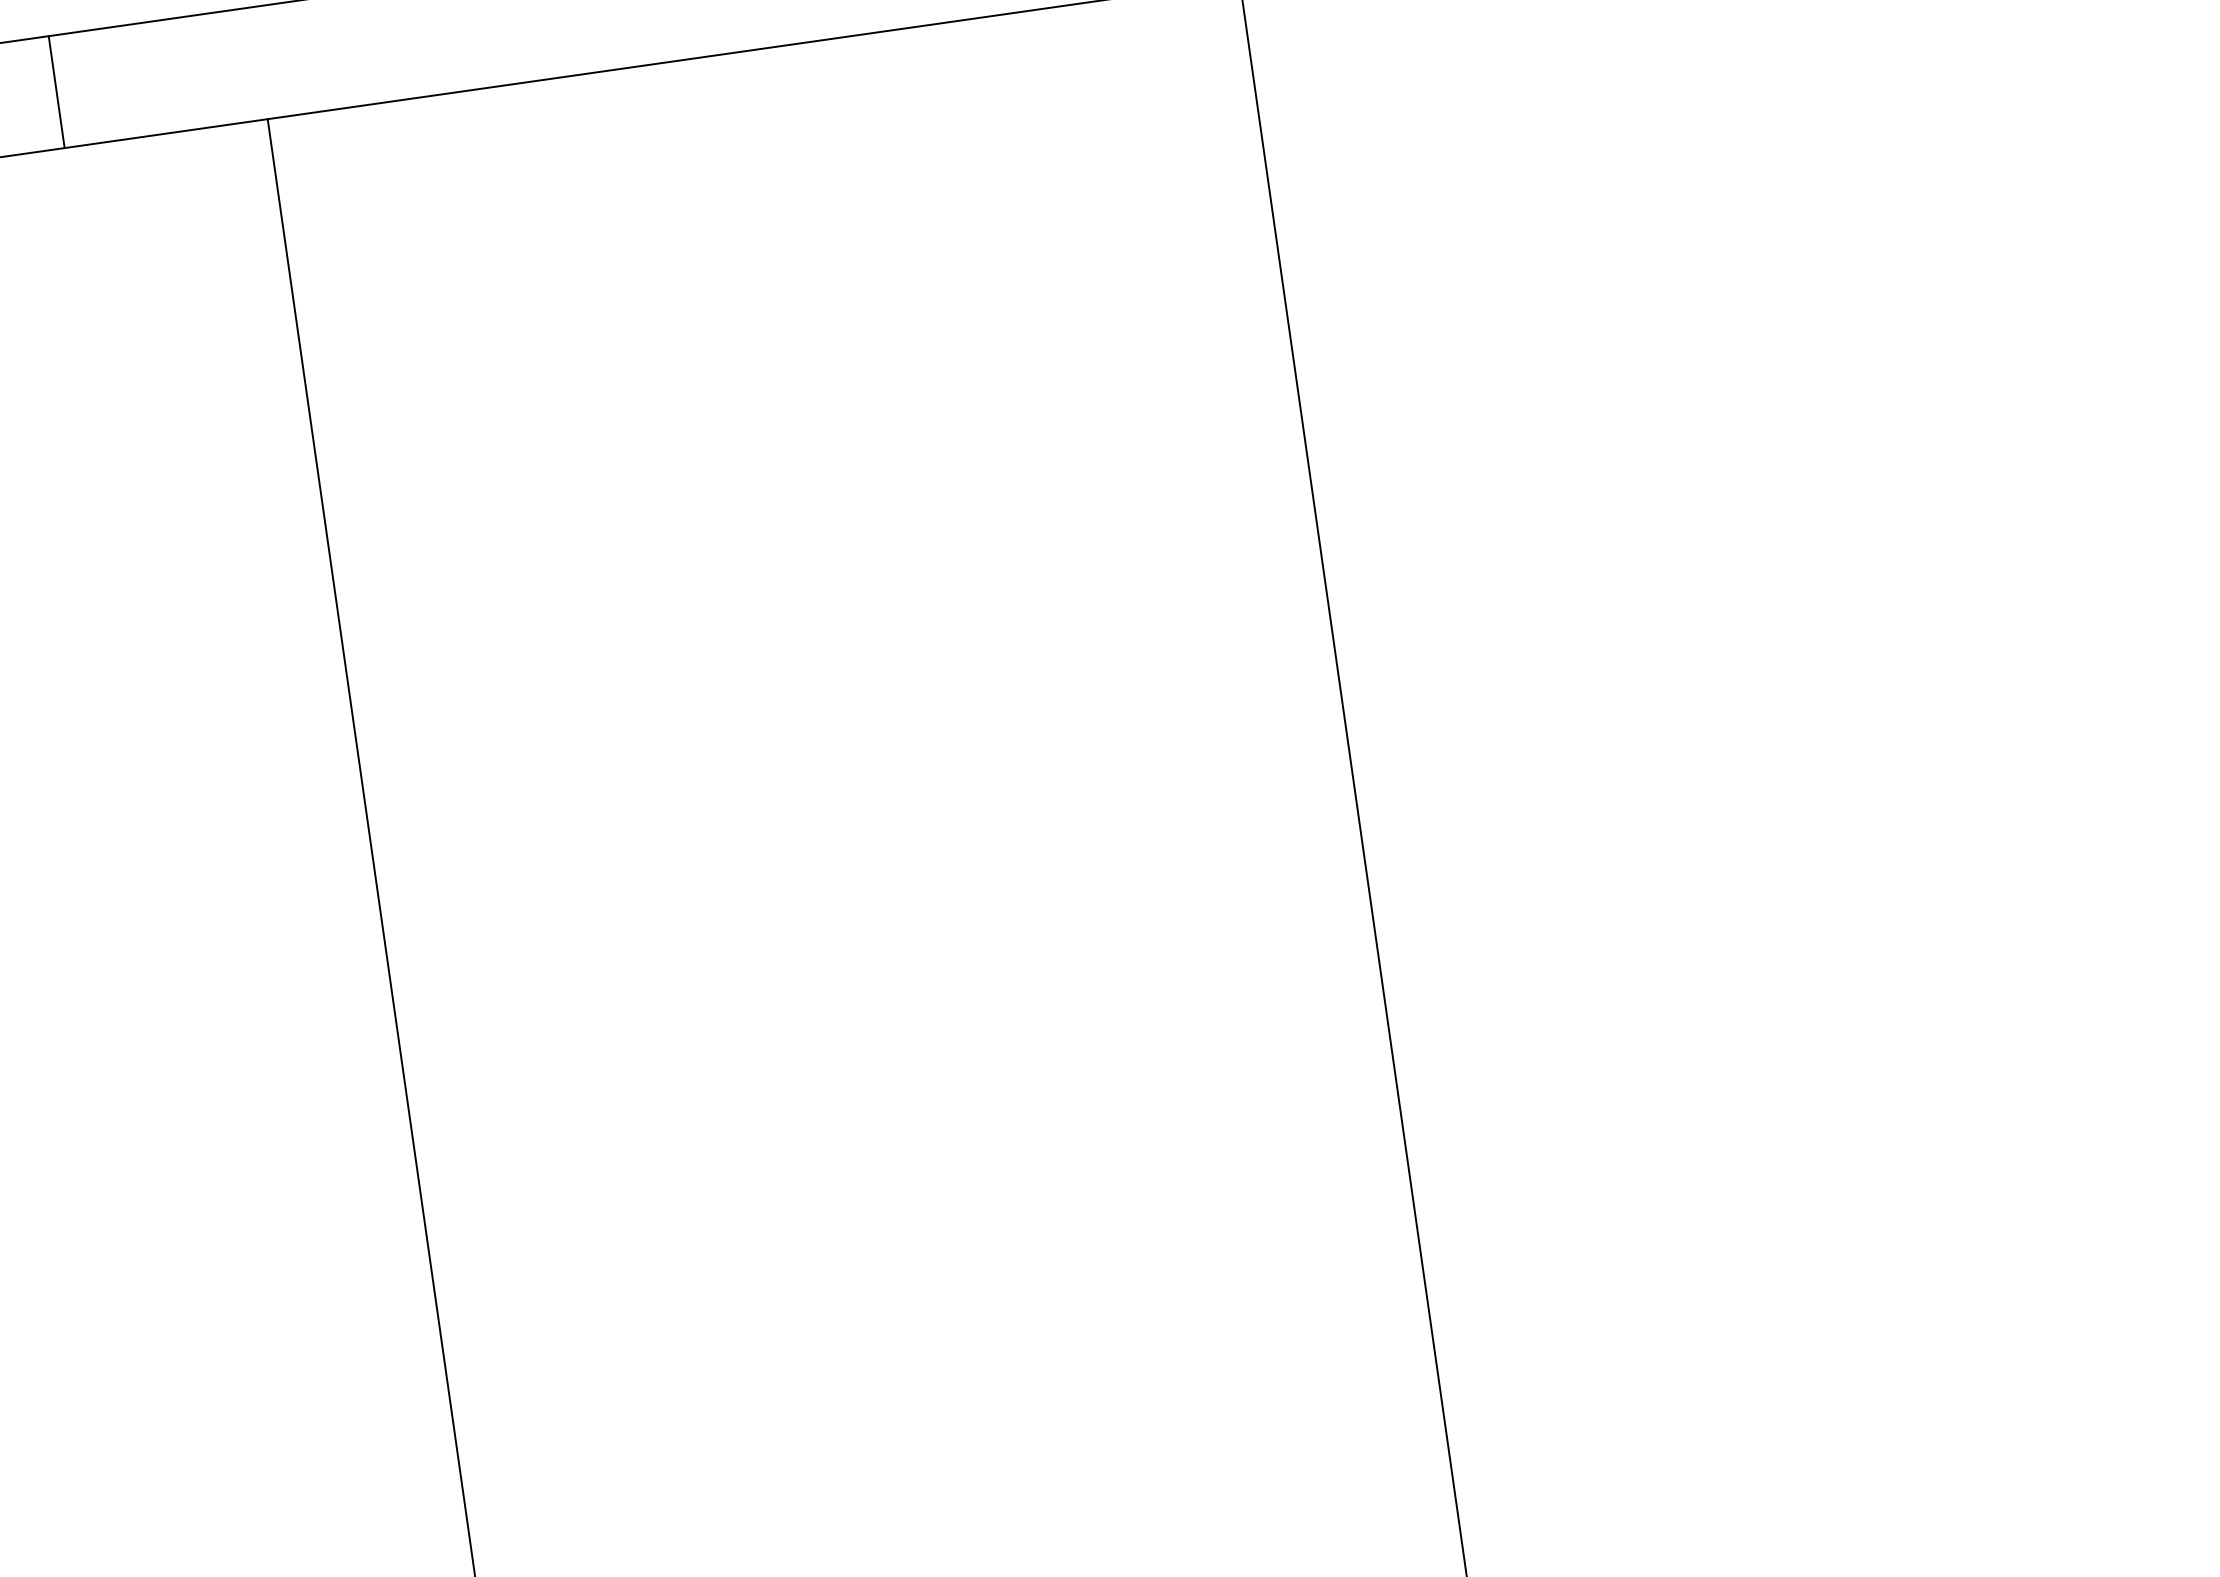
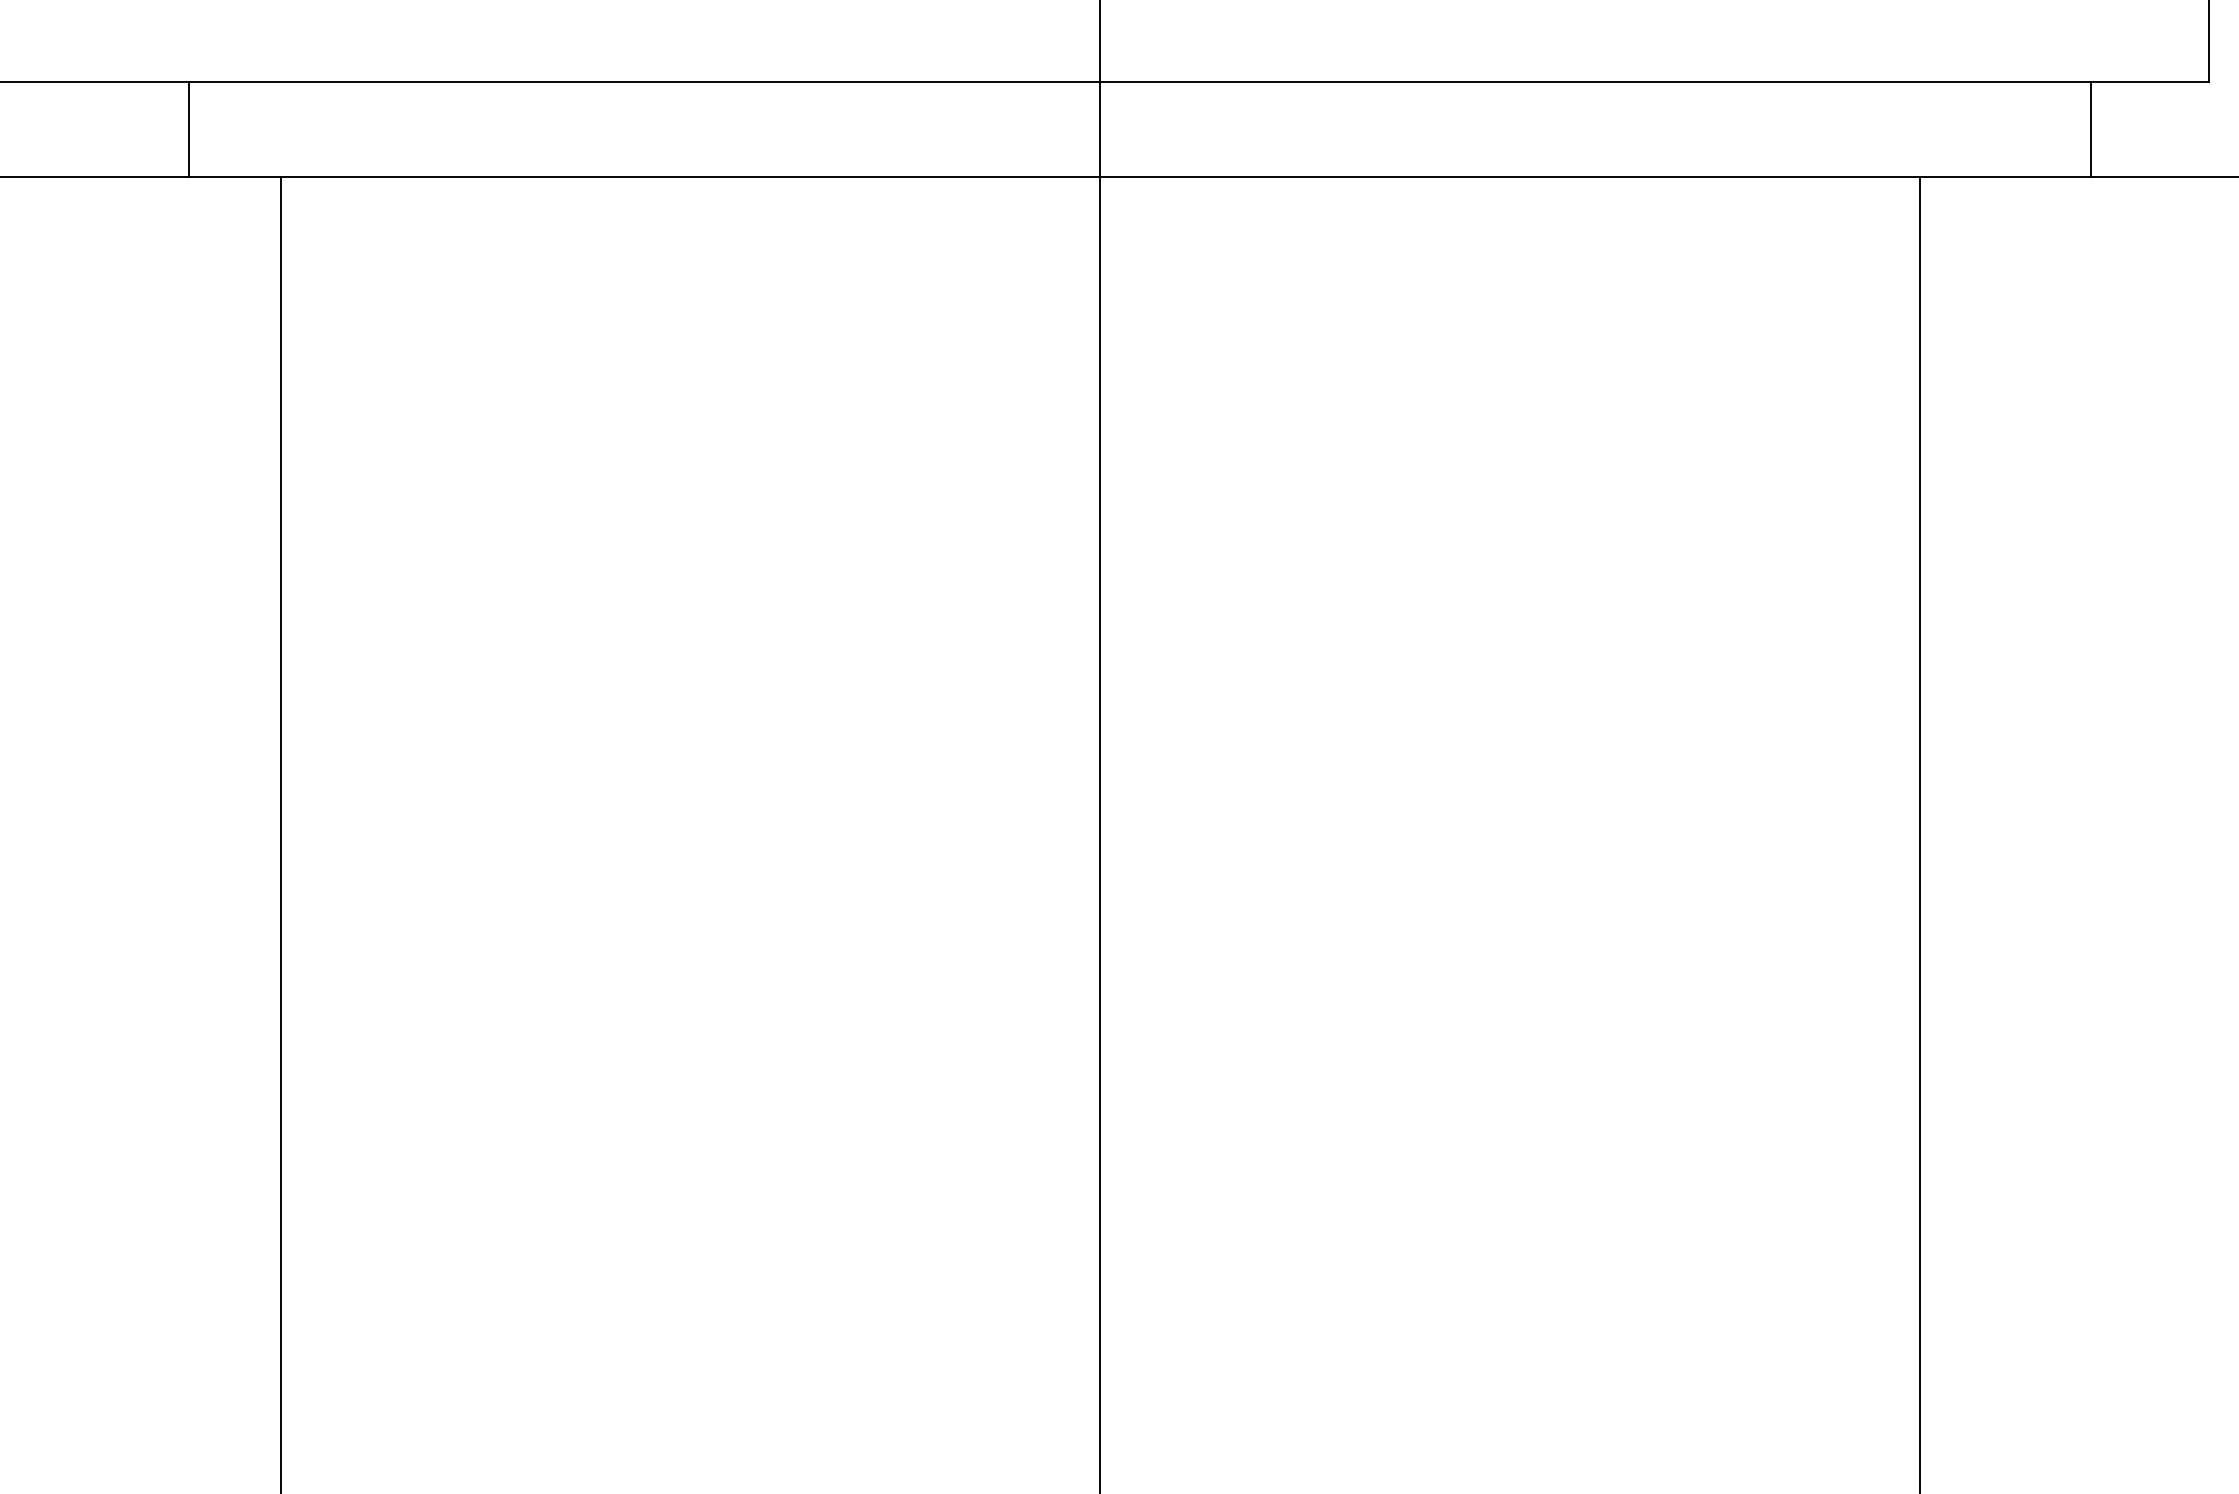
line: (56, 91) -> (189, 129), moved

